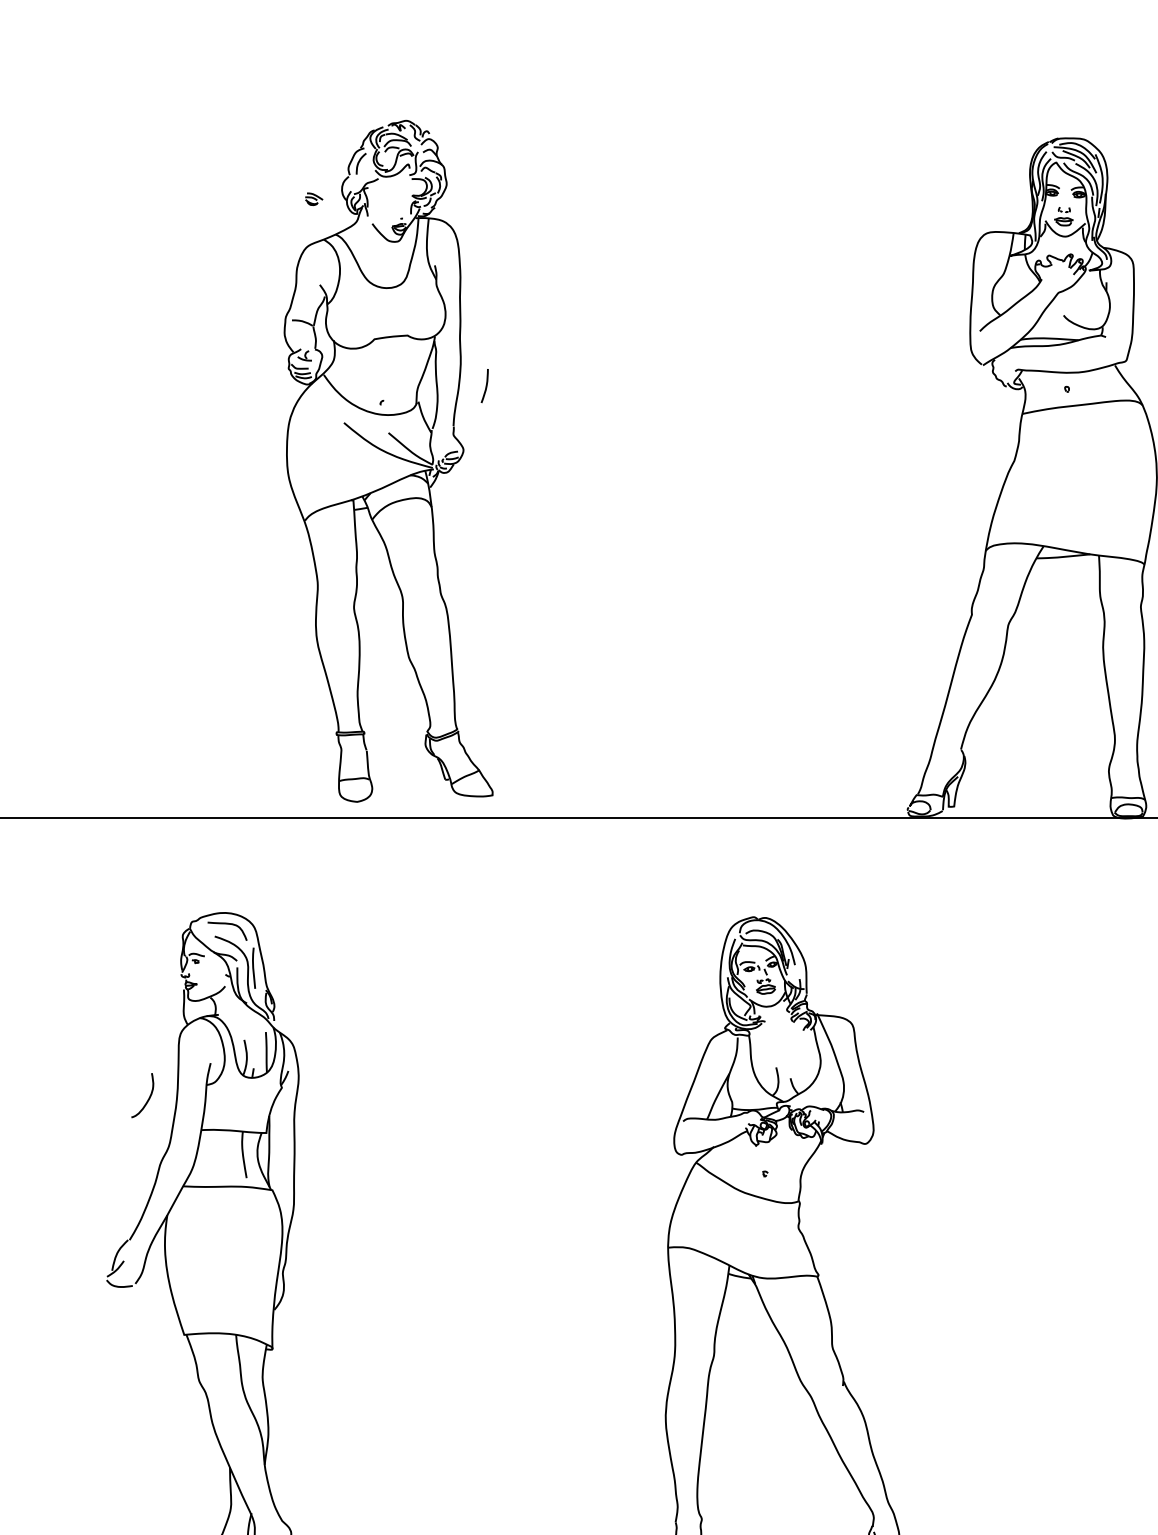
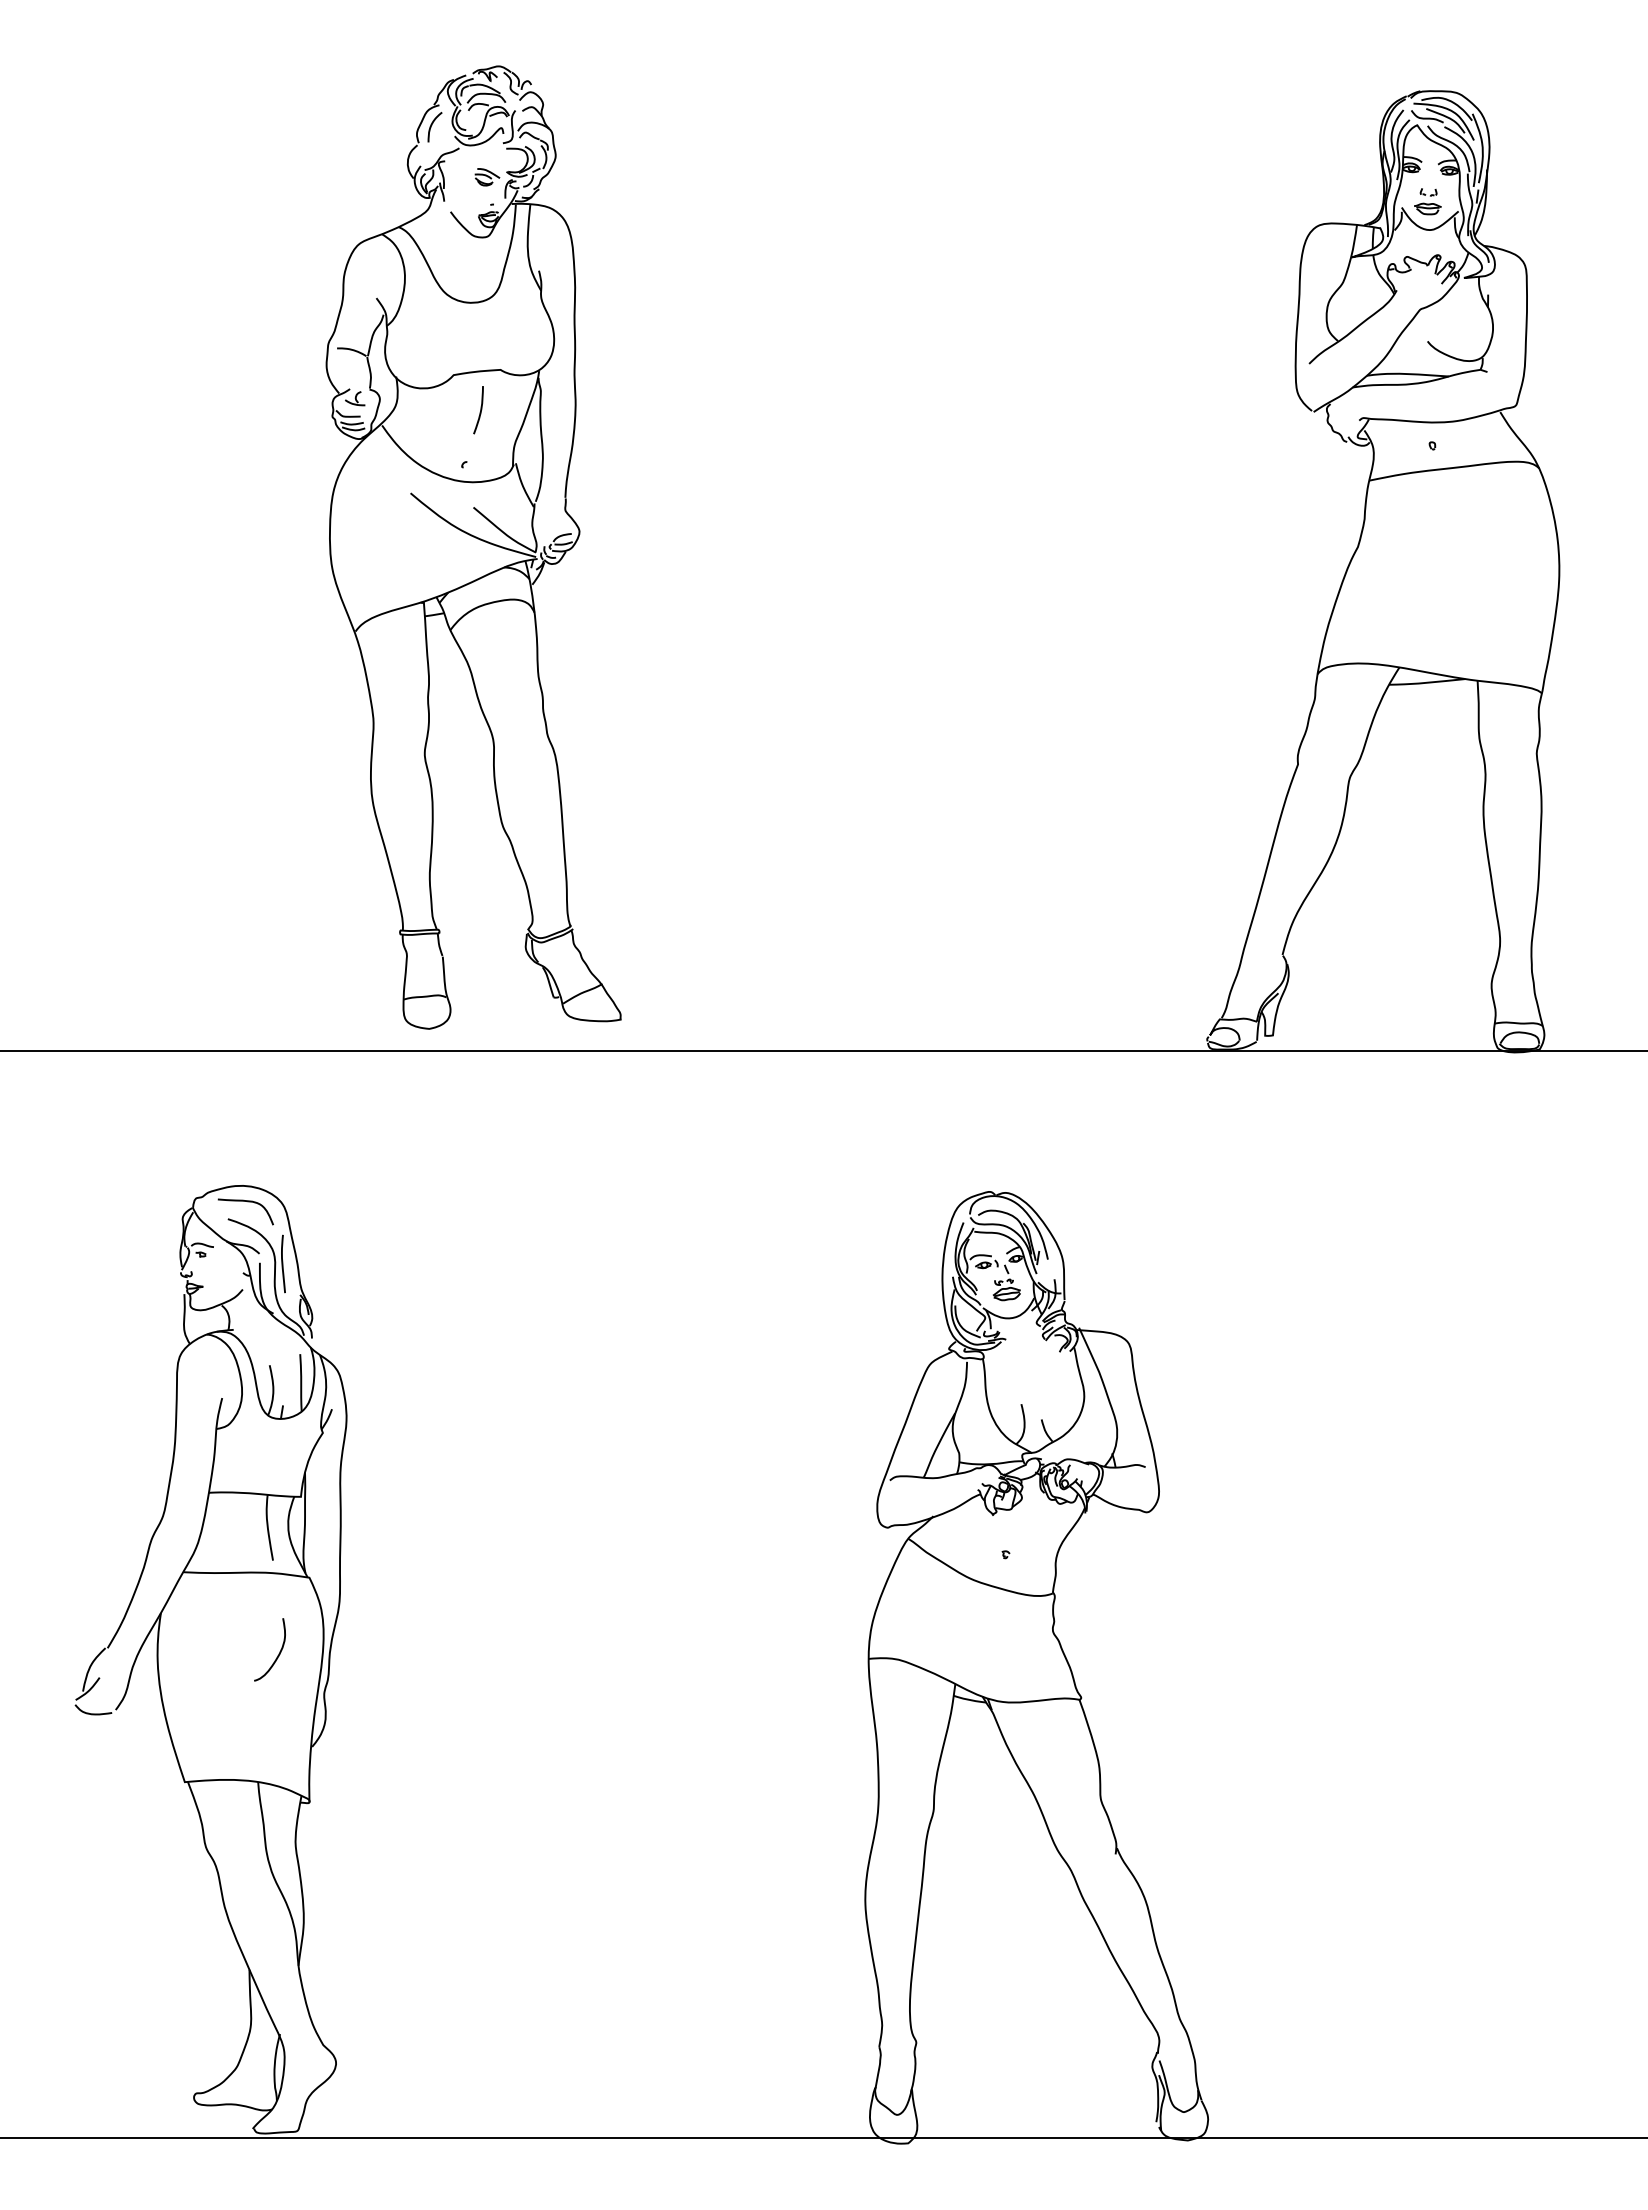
part: (314, 199) -> (487, 177), moved
curve: (486, 386) -> (480, 410), moved
curve: (148, 1098) -> (278, 1653), moved

